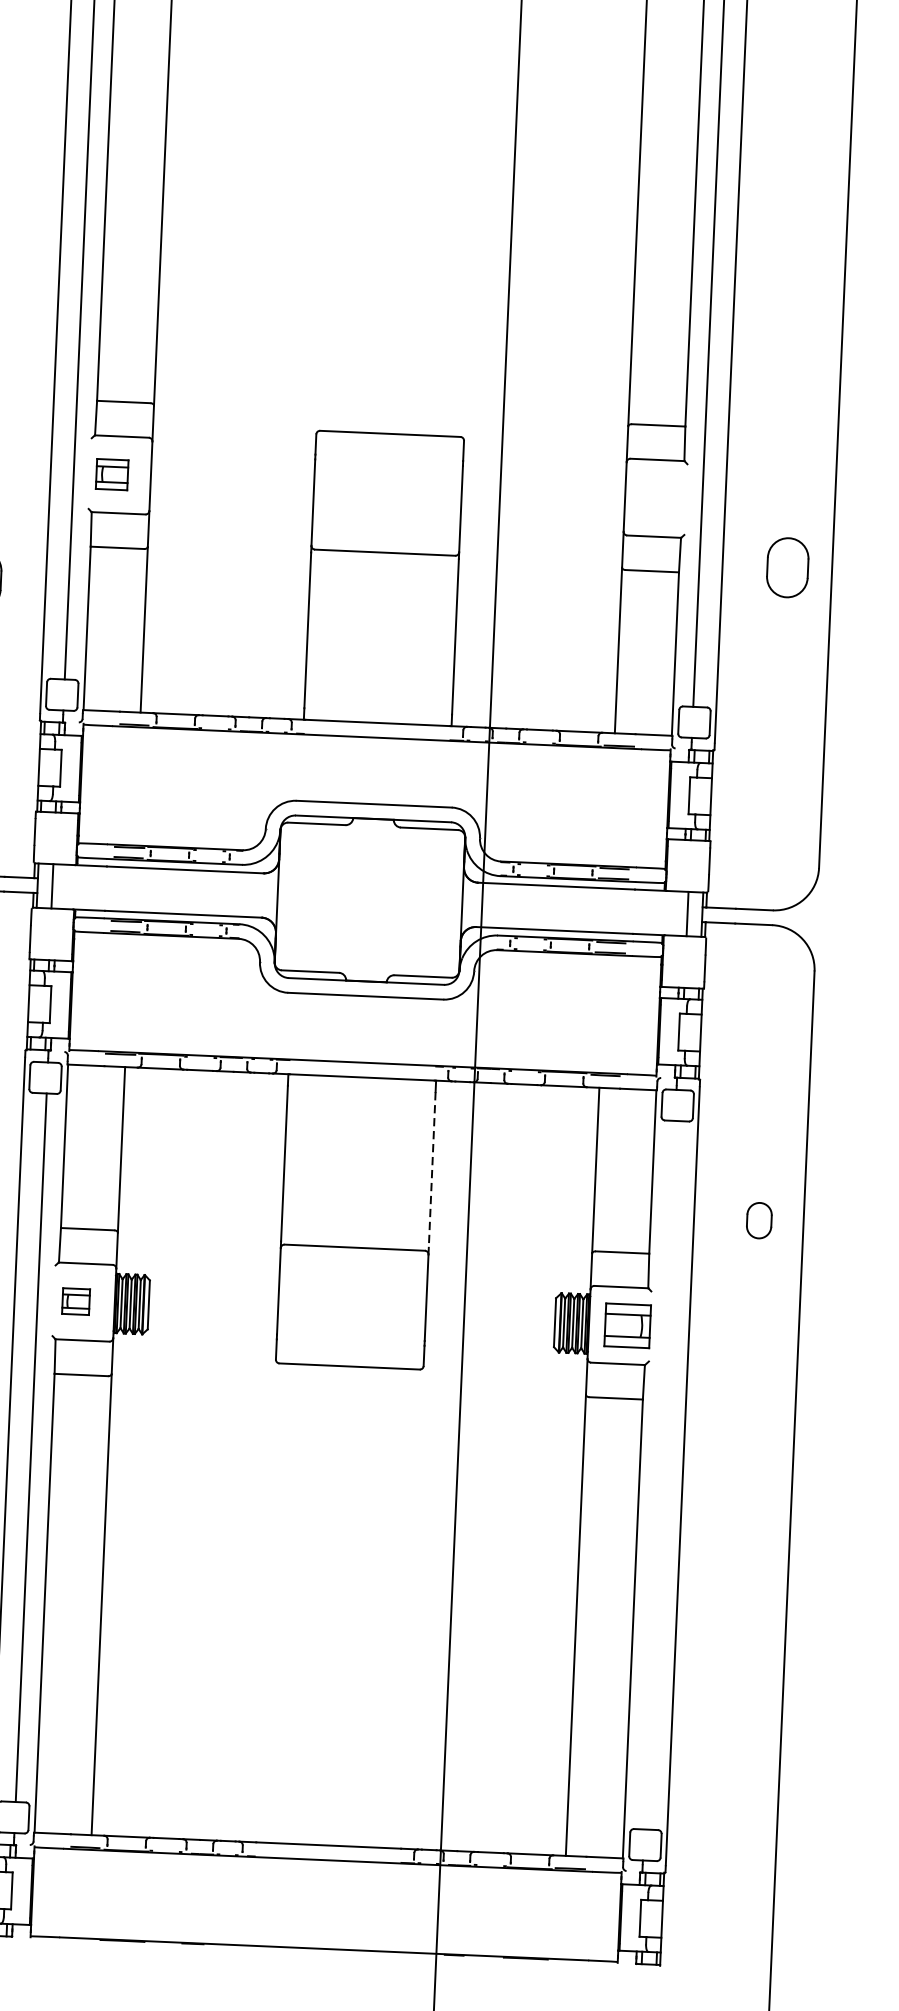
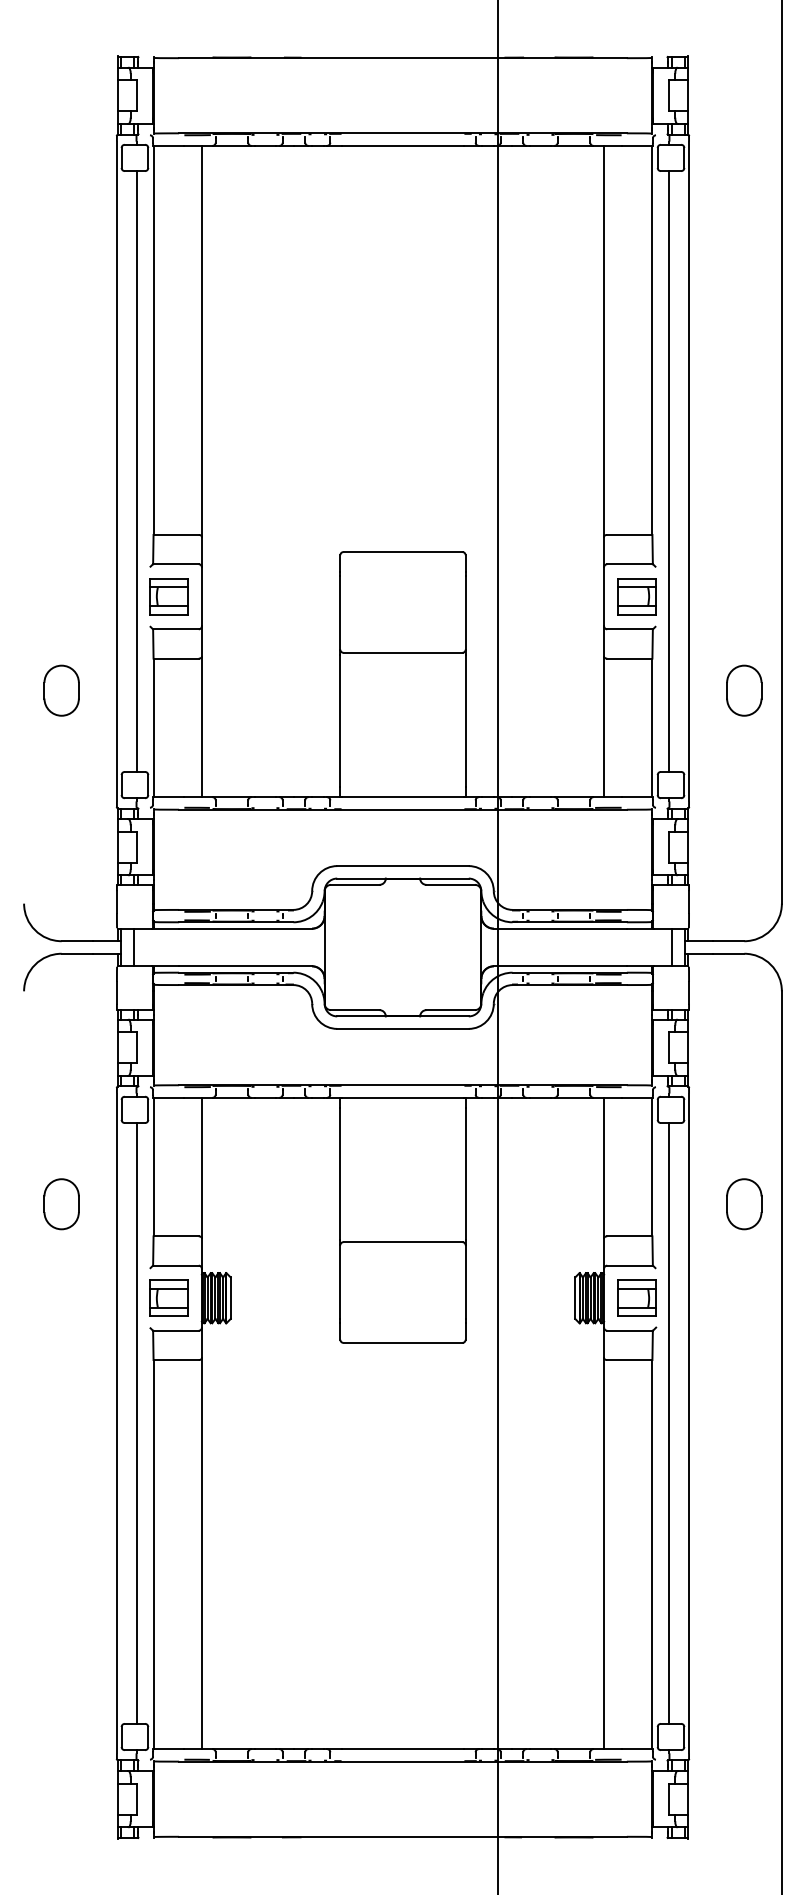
part: (111, 474) -> (168, 596), size x1.43
part: (663, 498) -> (636, 596), added
part: (788, 567) -> (744, 690), moved
line: (432, 1171) -> (465, 1174), dashed -> solid
part: (759, 1220) -> (744, 1204), size x1.67
part: (75, 1300) -> (168, 1297), size x1.67
line: (659, 1475) -> (669, 1423), added

